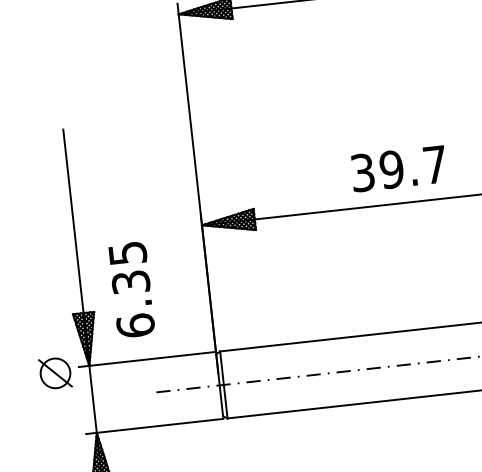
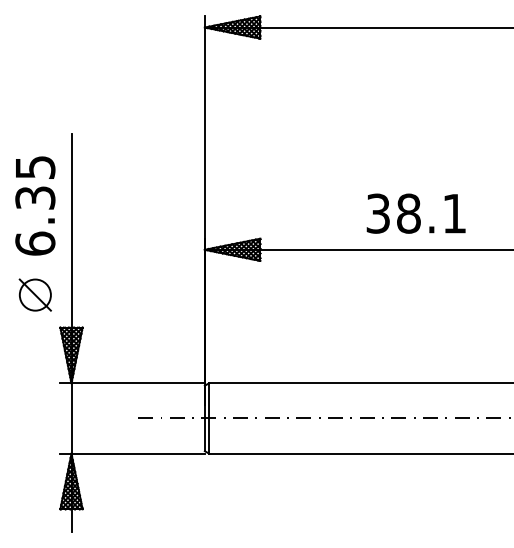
text: (412, 167) -> (430, 213), 39.7 -> 38.1
text: (131, 289) -> (35, 205), moved
part: (54, 372) -> (34, 294), moved

